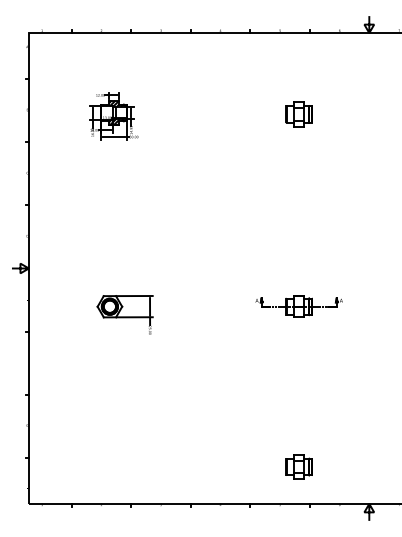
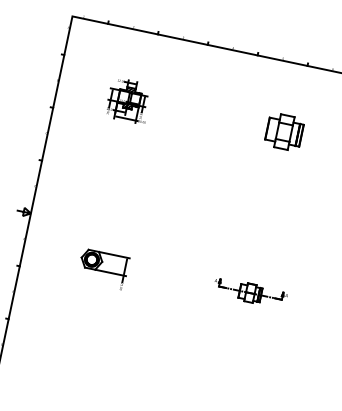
part: (298, 114) -> (283, 132), size x1.6

